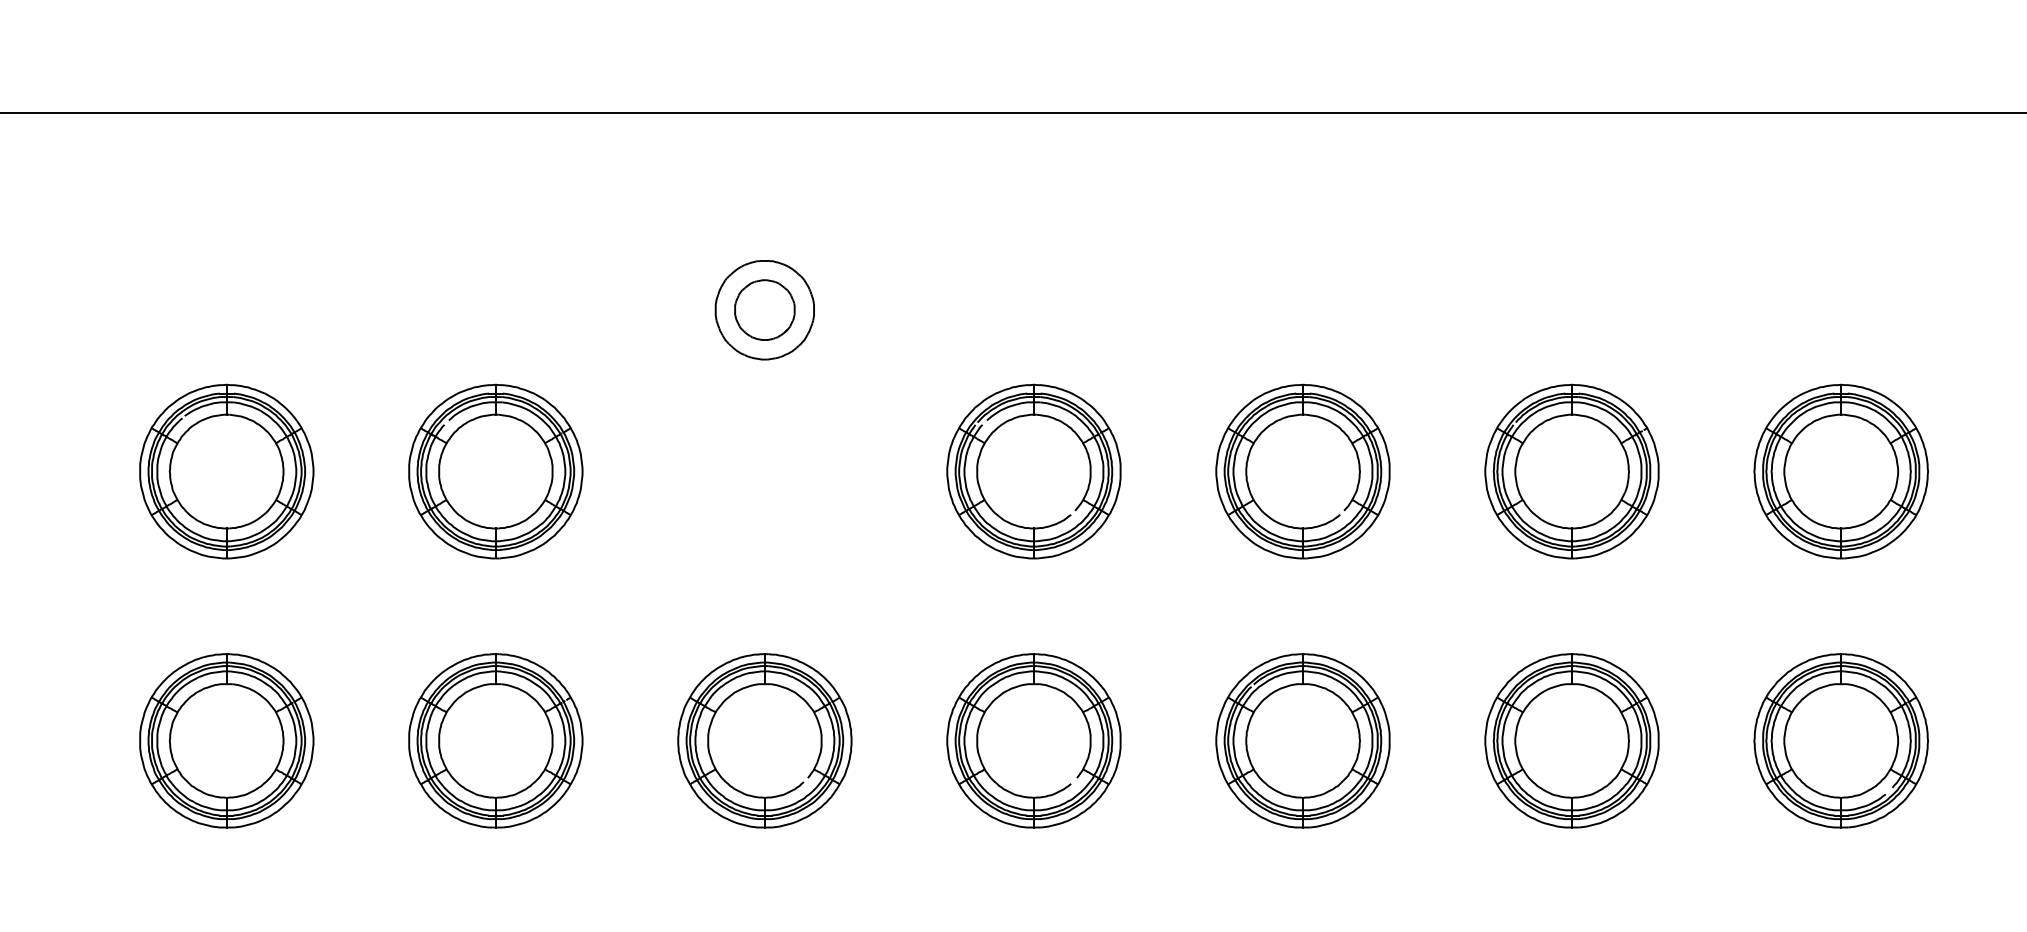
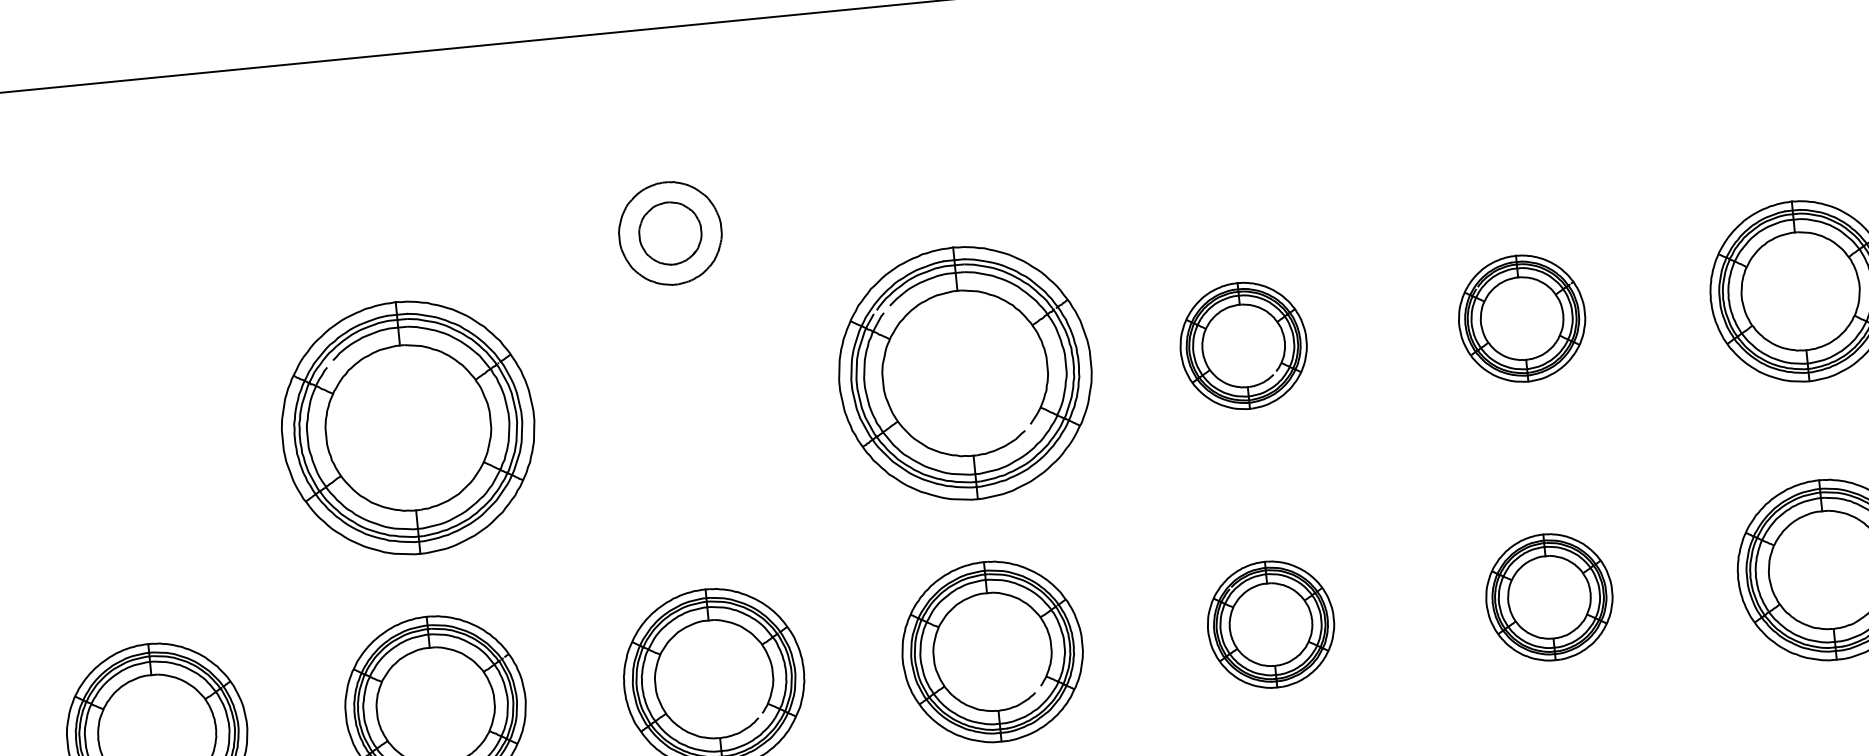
part: (226, 471) -> (129, 455), removed
part: (495, 471) -> (408, 427), size x1.4
part: (1033, 471) -> (964, 373), size x1.4
part: (1302, 471) -> (1243, 345), size x0.7
part: (1571, 471) -> (1521, 318), size x0.7
part: (1302, 740) -> (1270, 624), size x0.7
part: (1571, 740) -> (1548, 597), size x0.7

